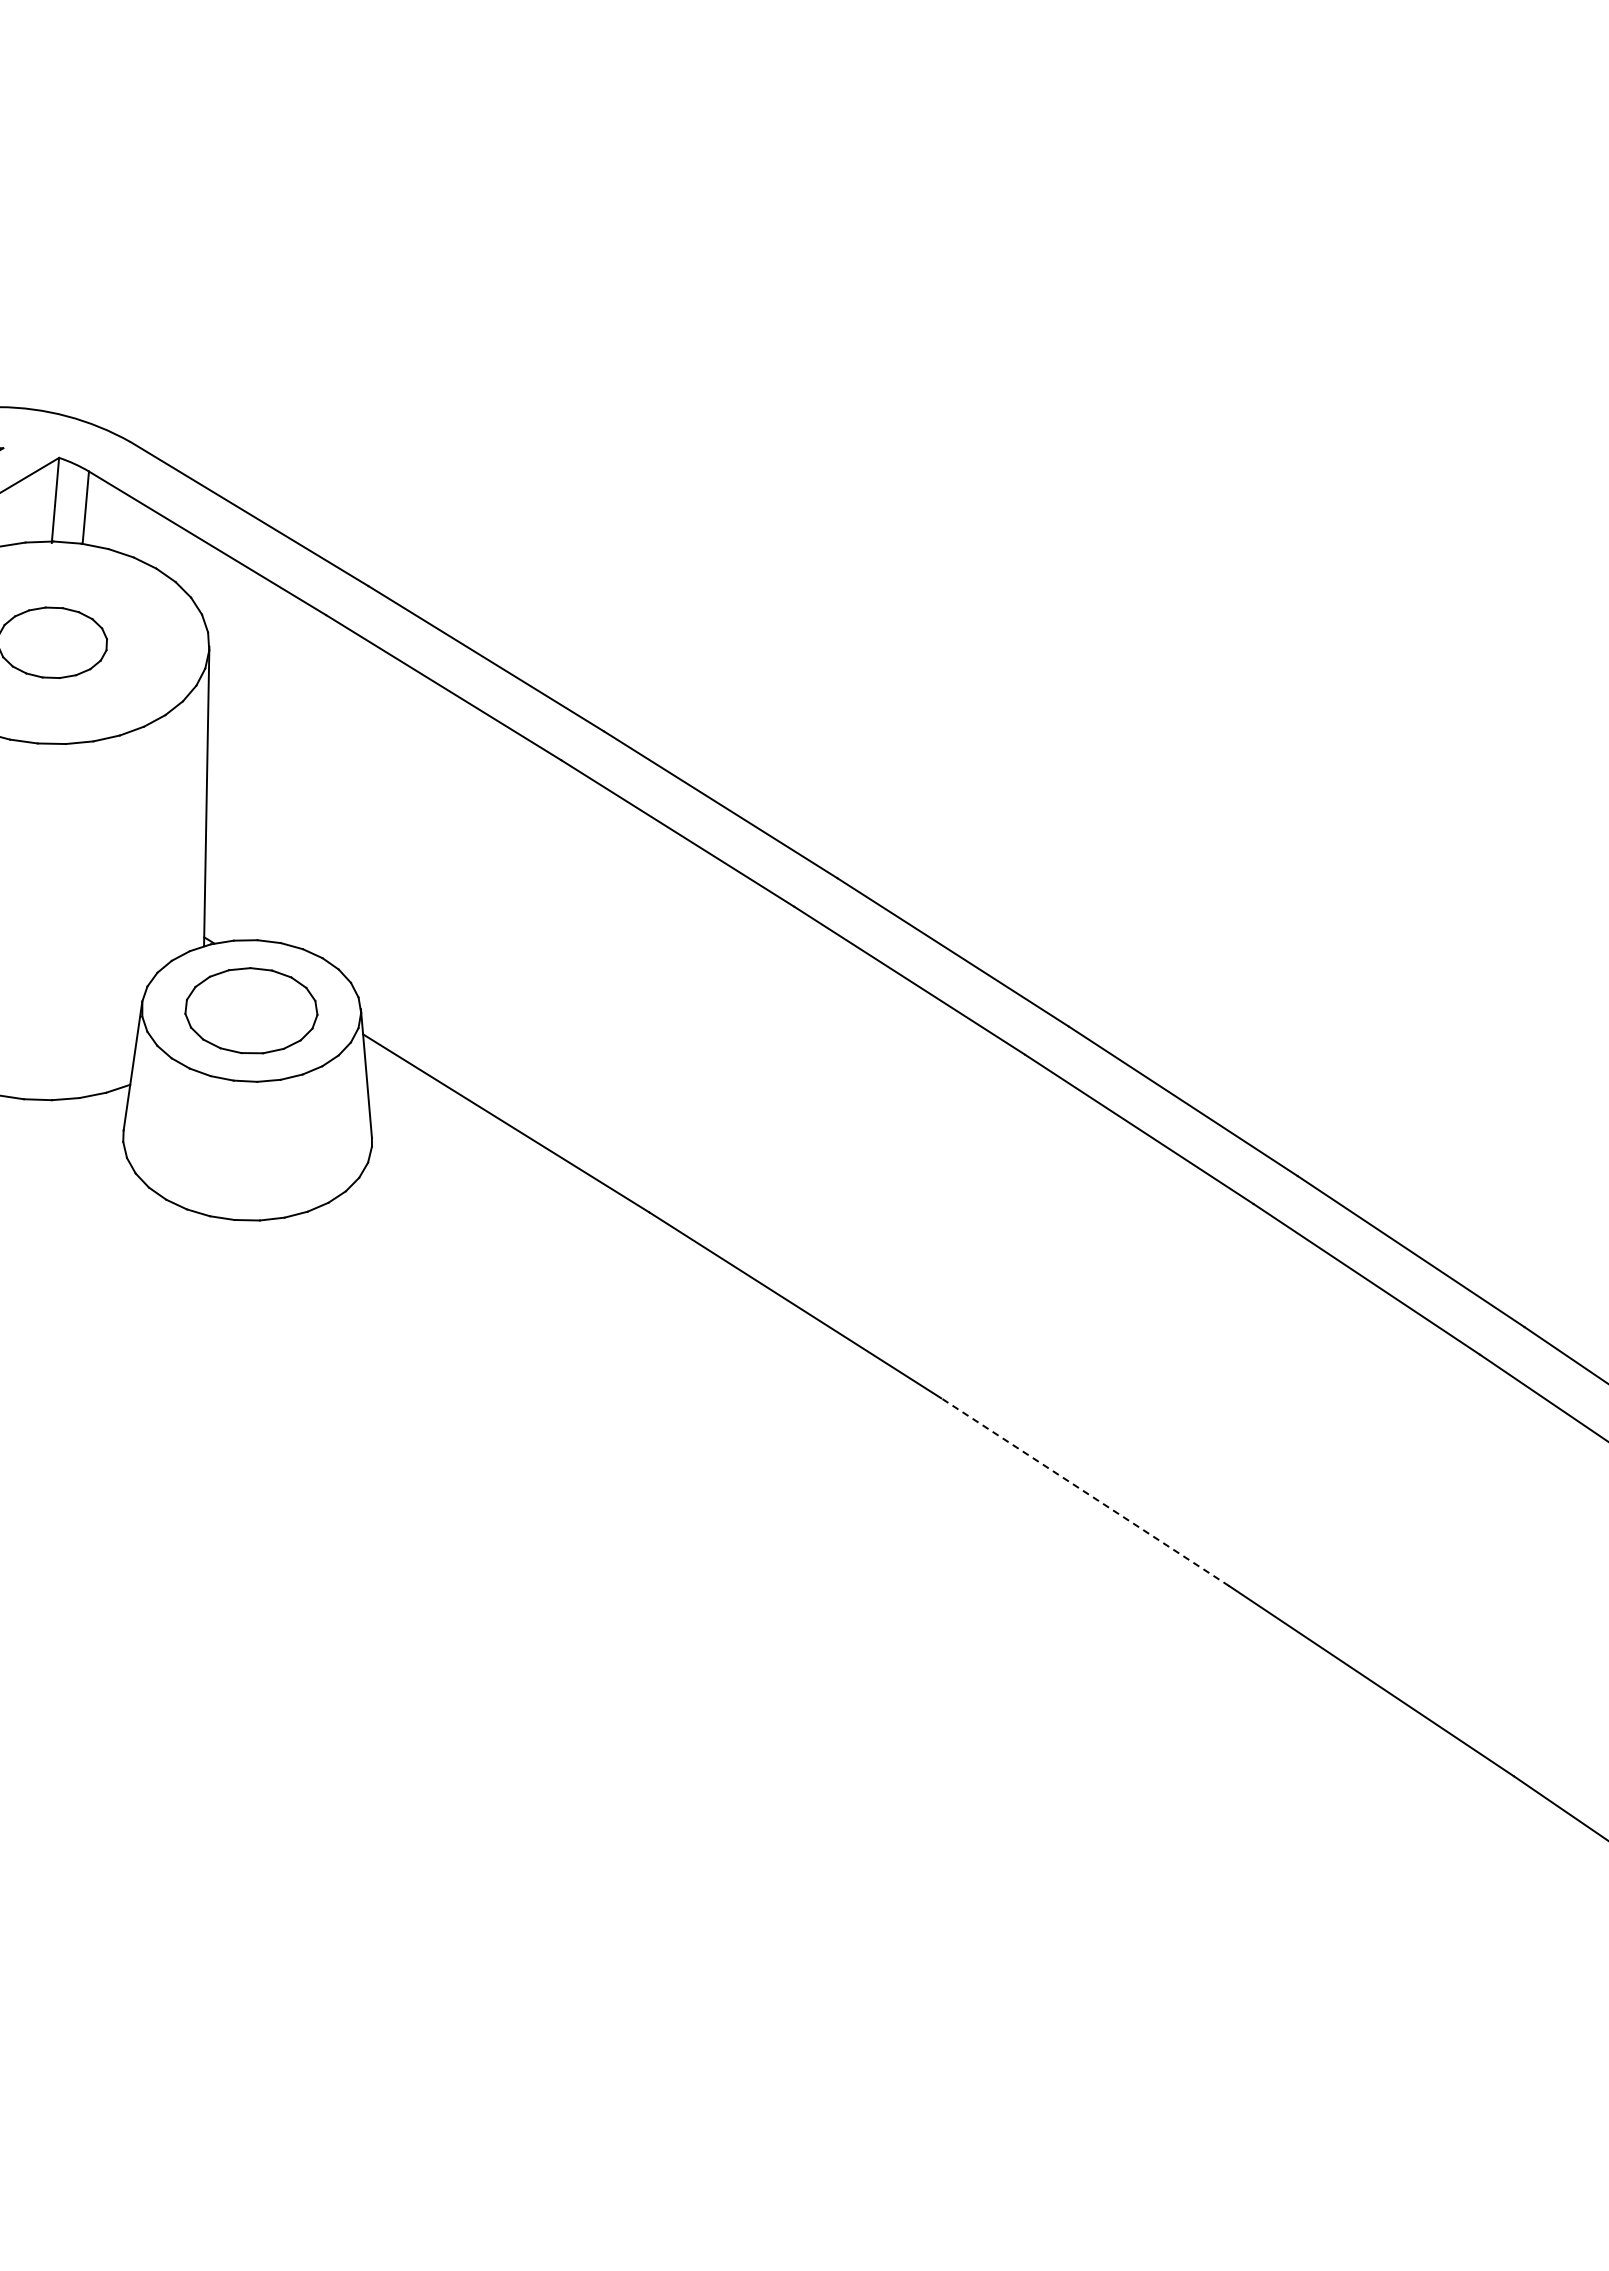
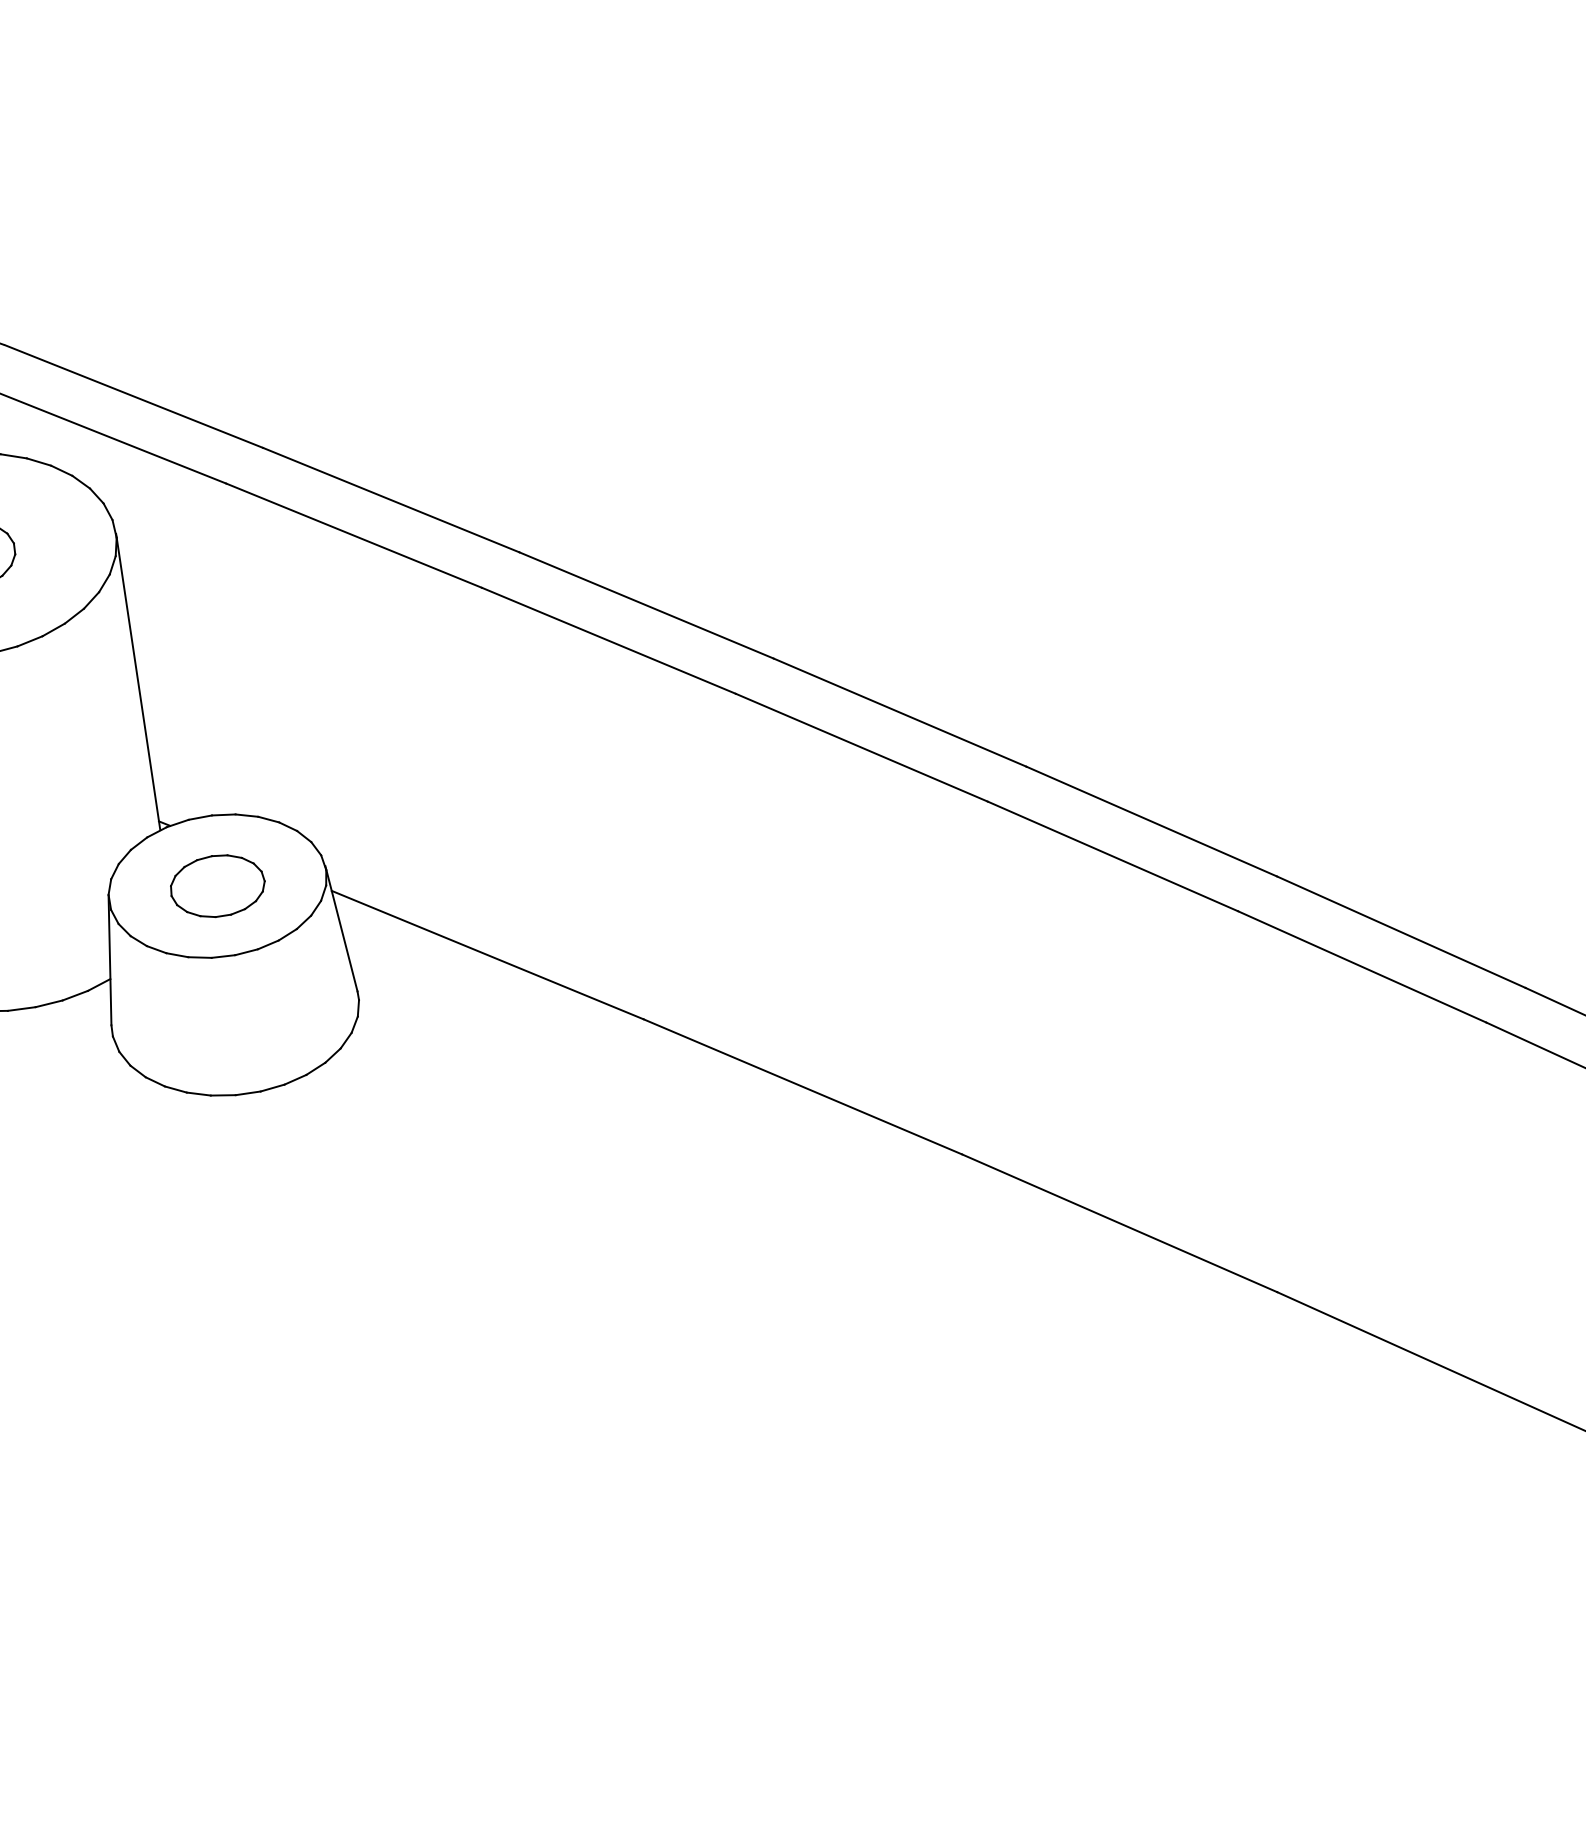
part: (251, 1010) -> (217, 885), size x0.71
line: (1084, 1491) -> (1118, 1222), dashed -> solid

